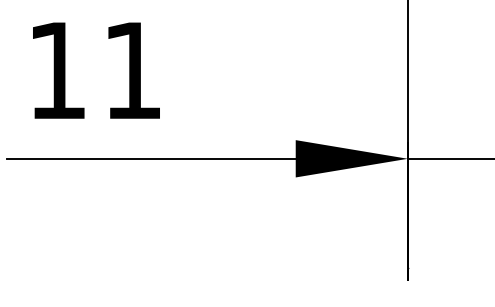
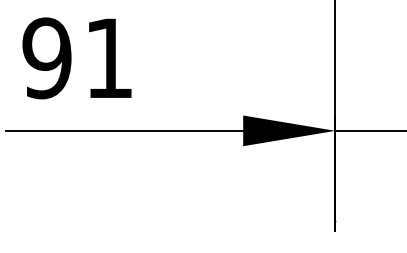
text: (57, 70) -> (47, 58), 11 -> 91

